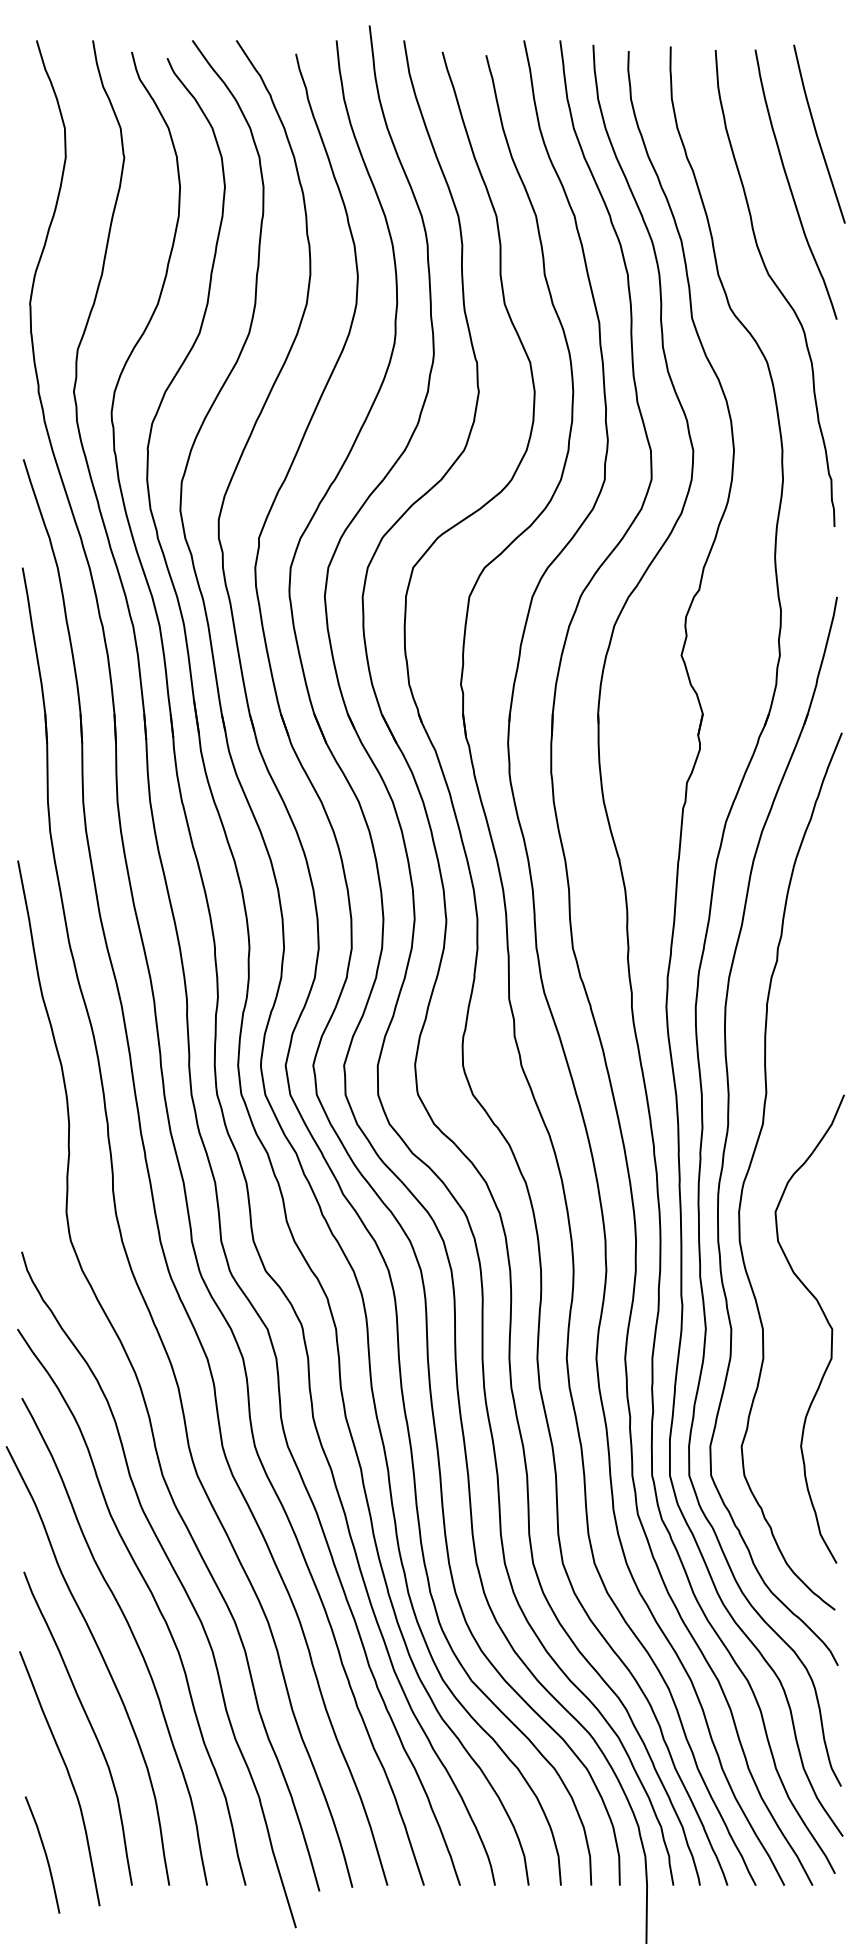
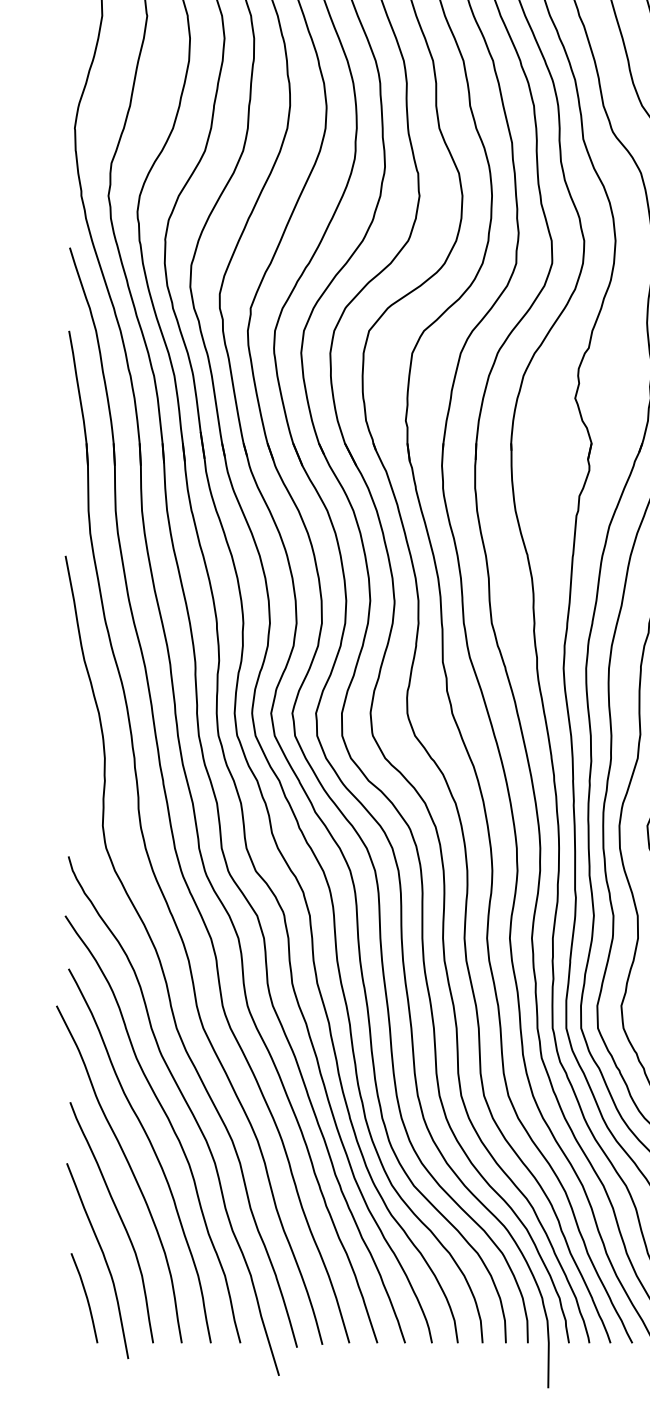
curve: (44, 1853) -> (85, 1297), moved

